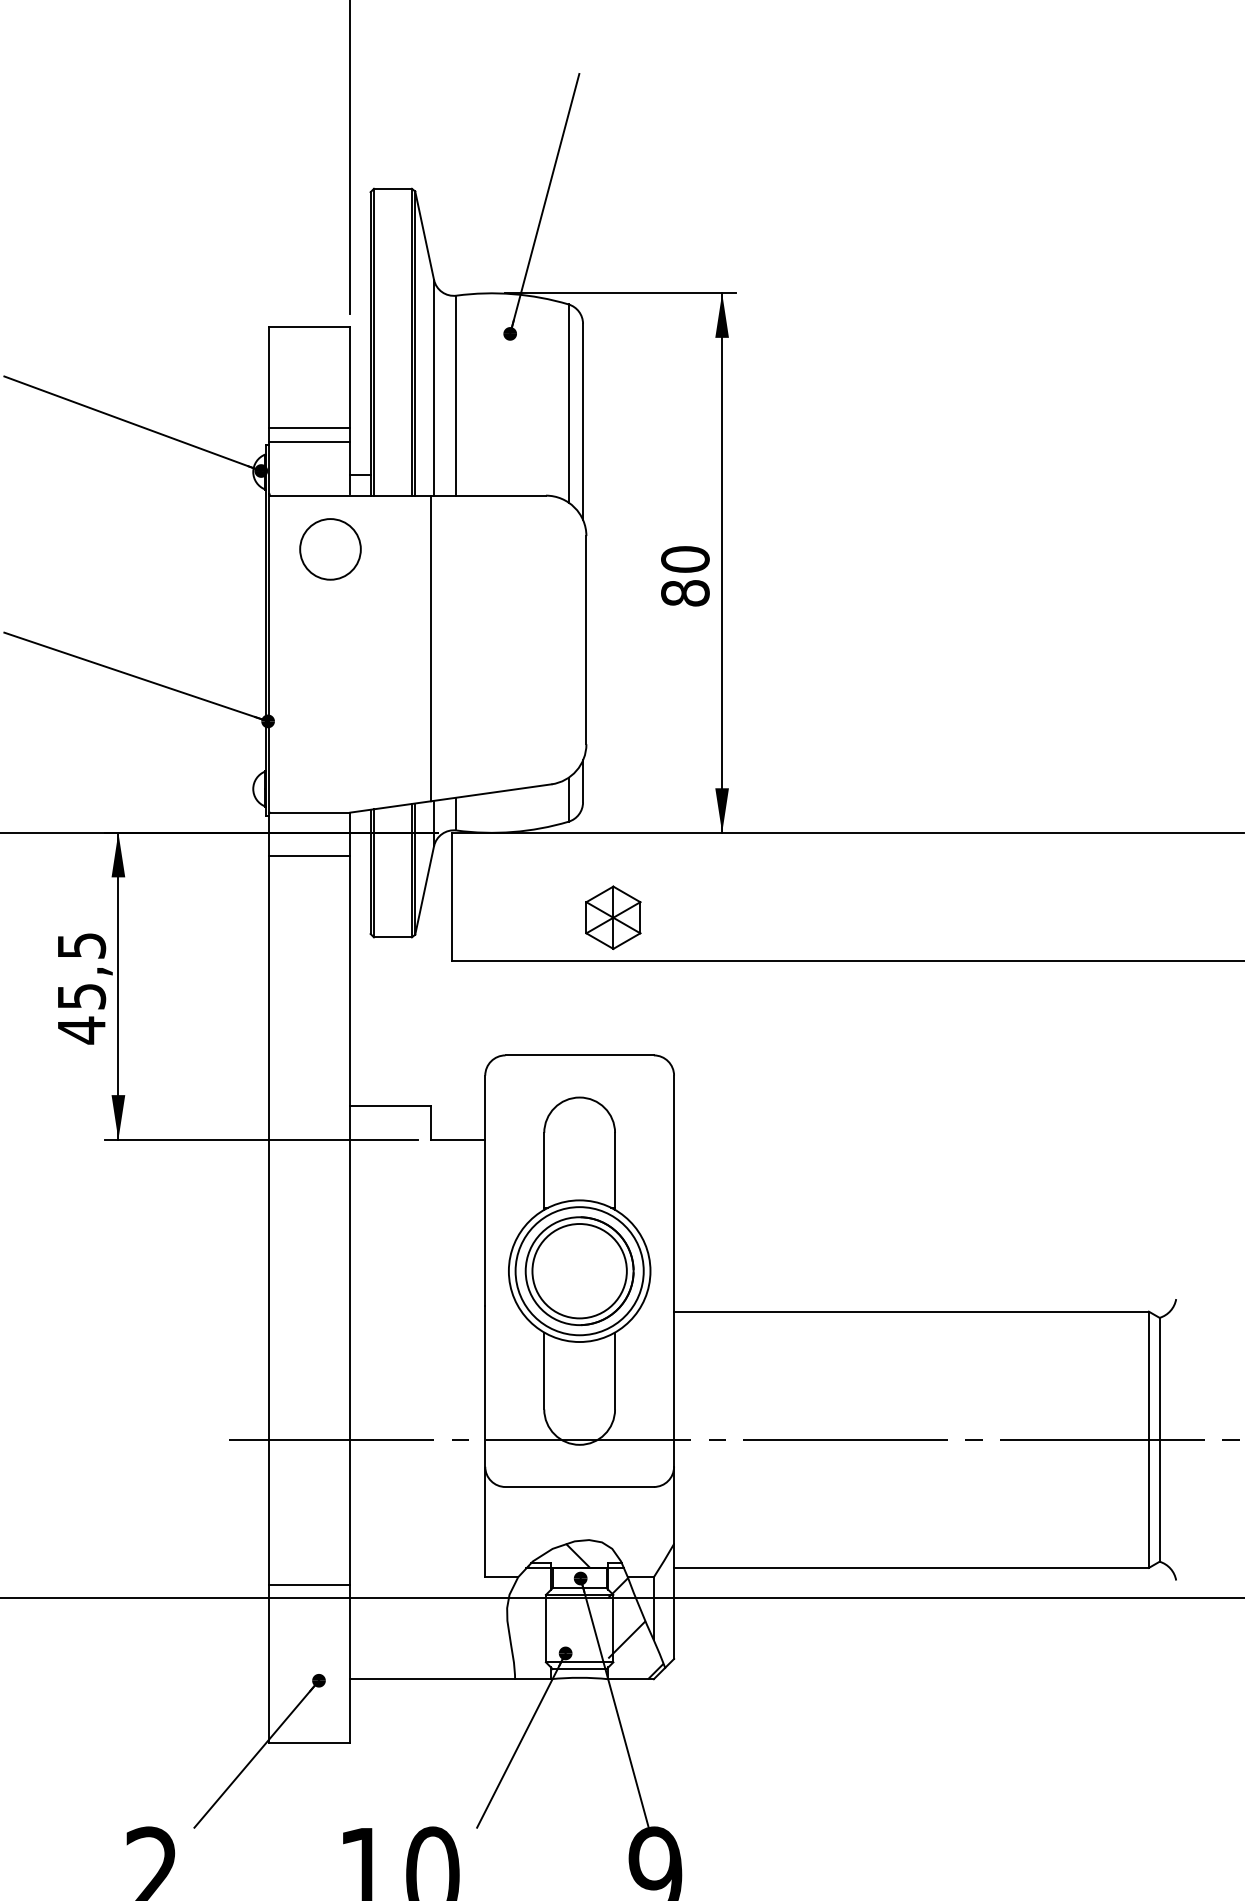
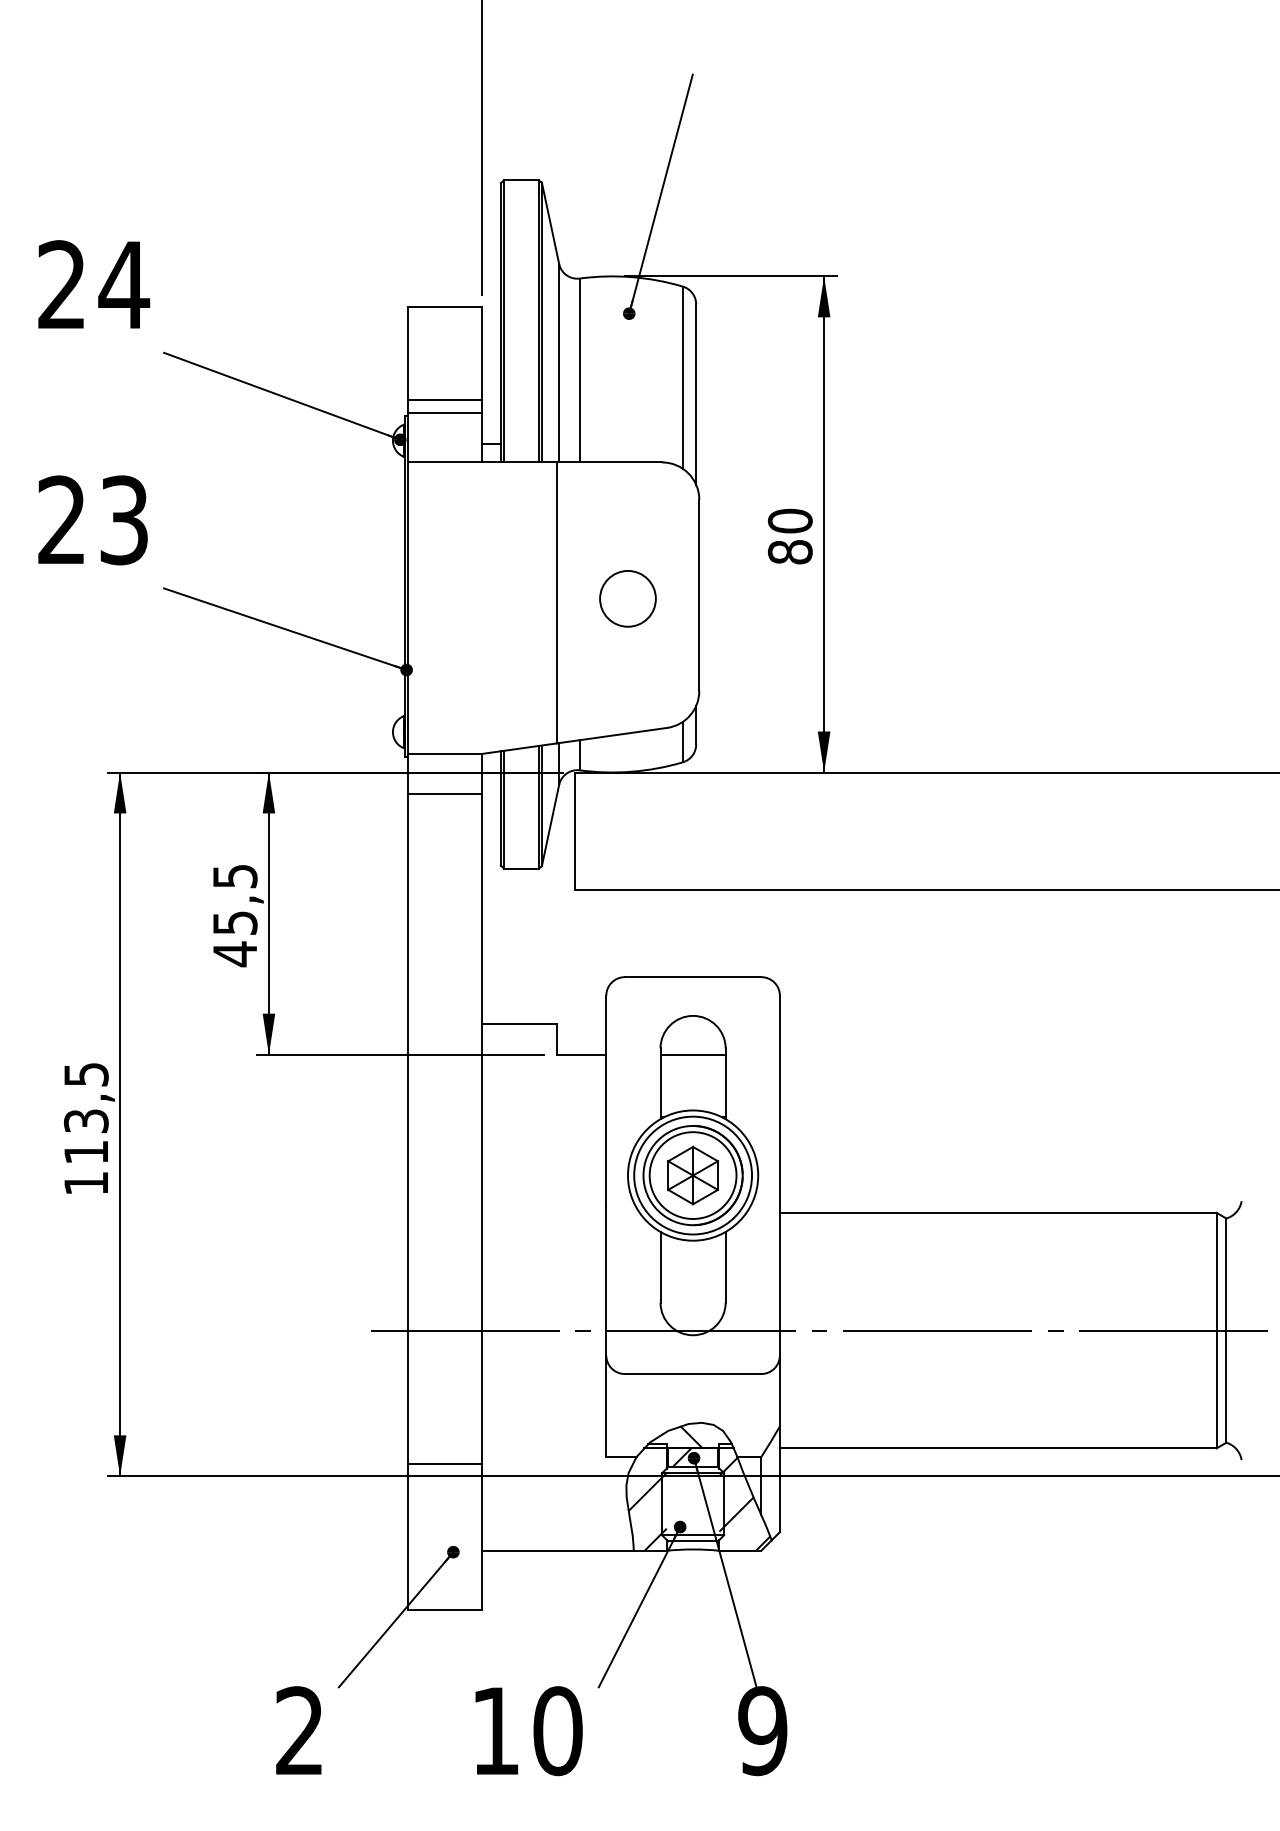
circle: (329, 549) -> (627, 598), moved
part: (612, 917) -> (692, 1175), moved
line: (579, 1139) -> (692, 1054), added
hatch: (567, 1577) -> (681, 1457), added
hatch: (530, 1636) -> (647, 1511), added

